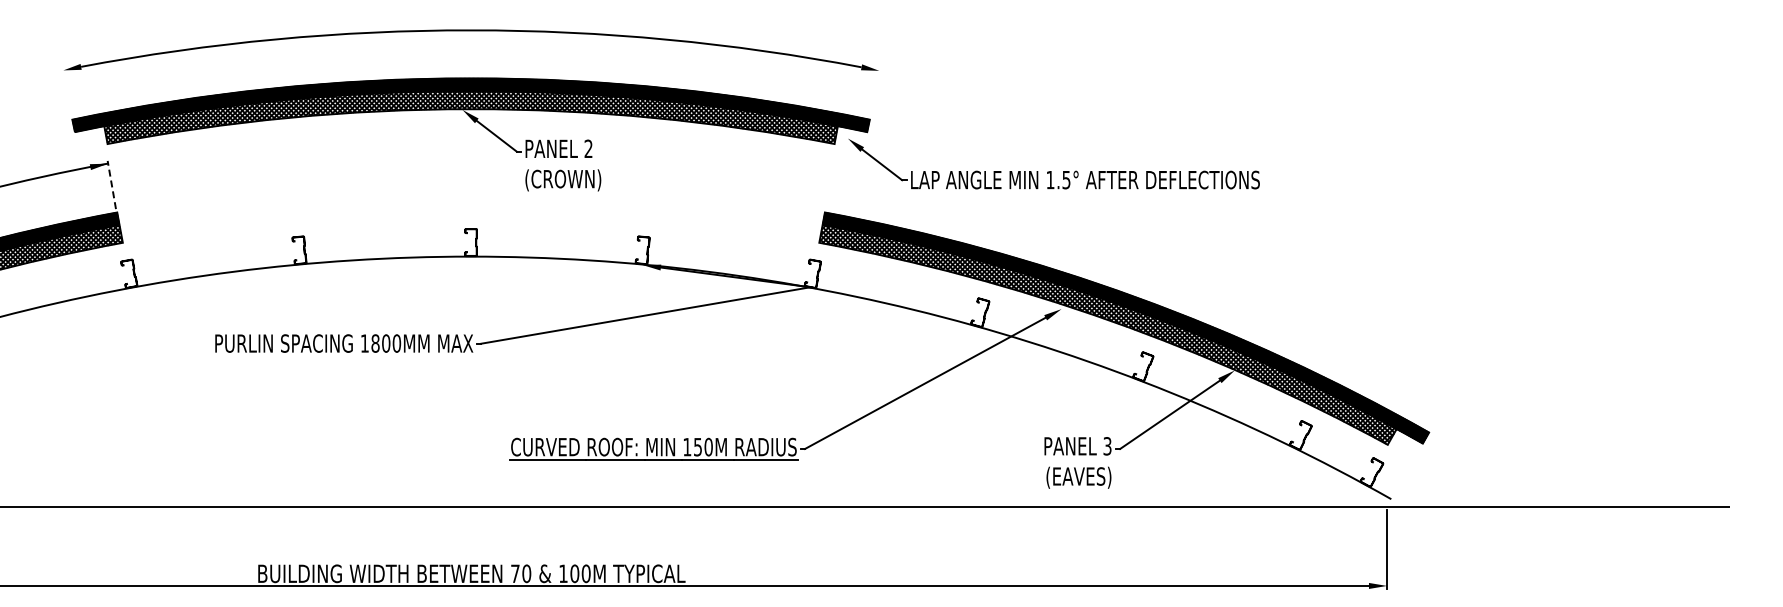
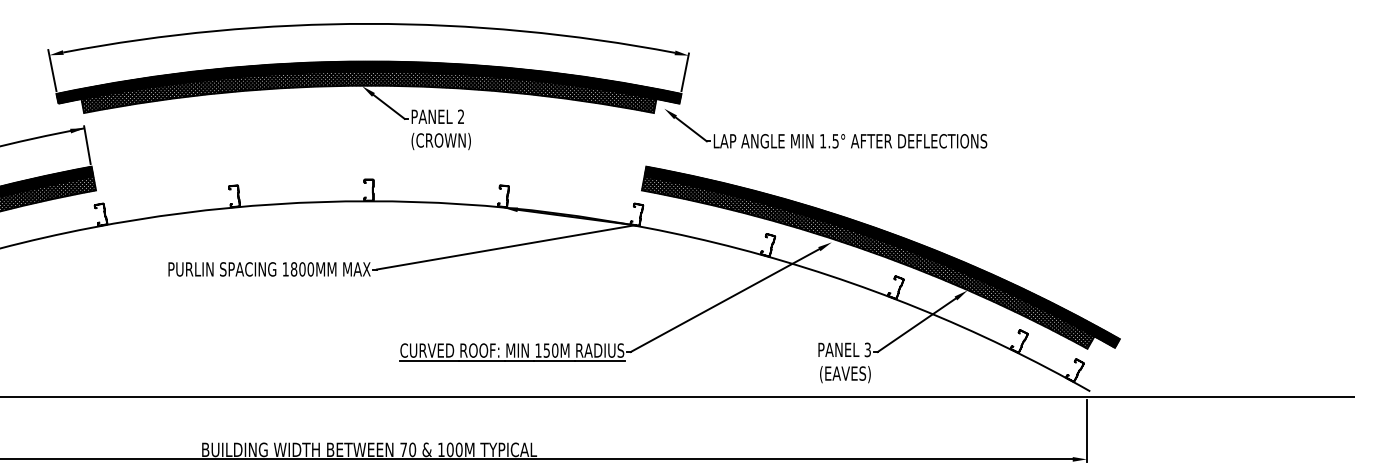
line: (66, 89) -> (51, 70), added
line: (874, 92) -> (685, 72), added
line: (111, 184) -> (87, 144), dashed -> solid

